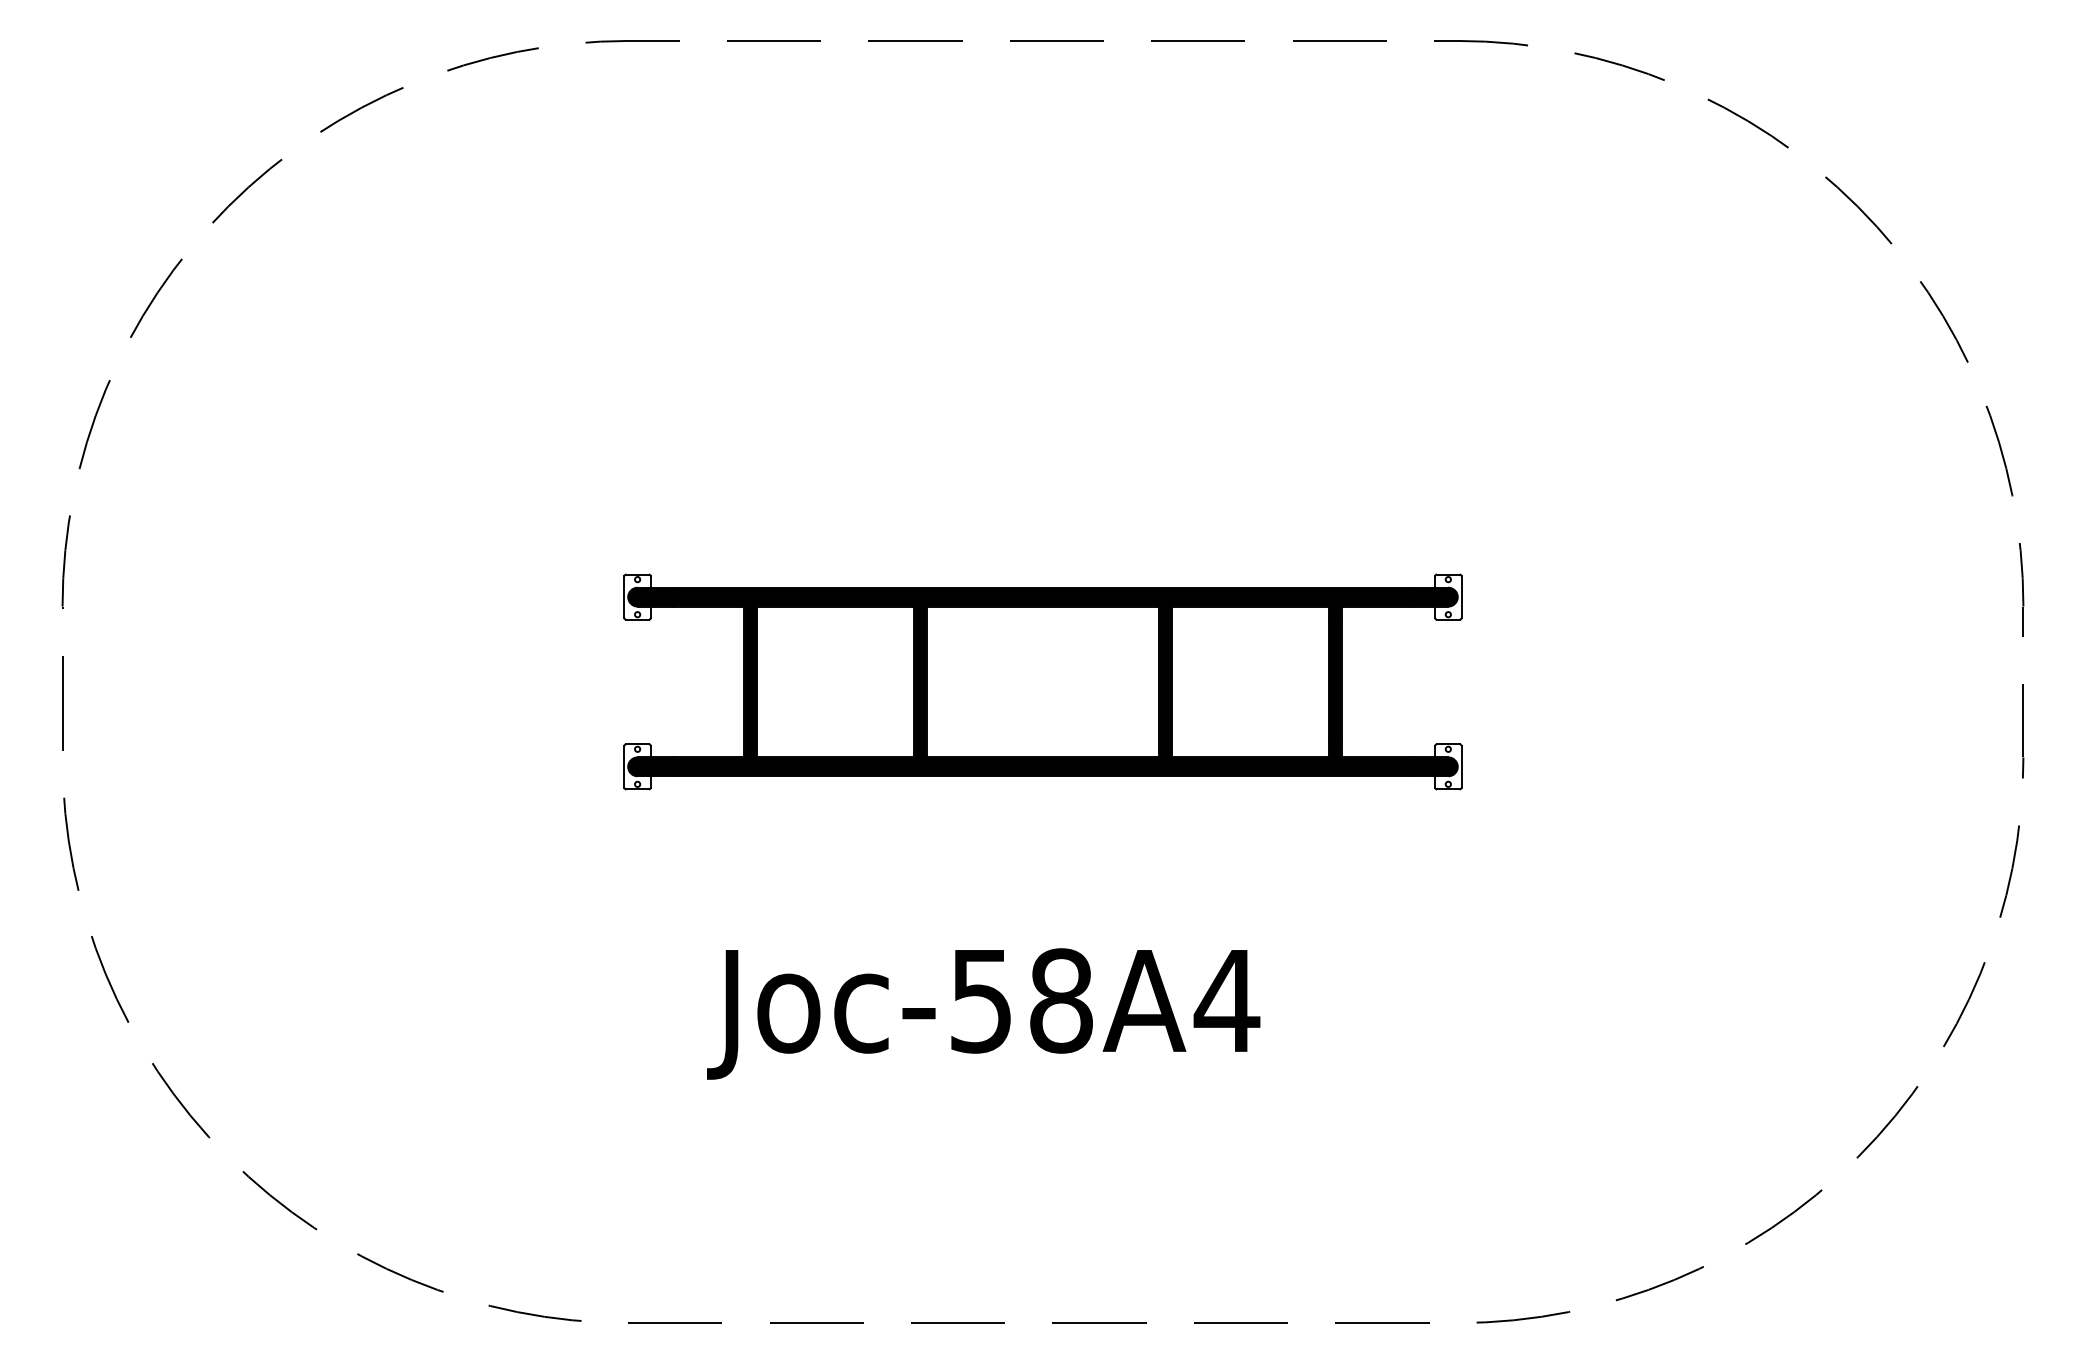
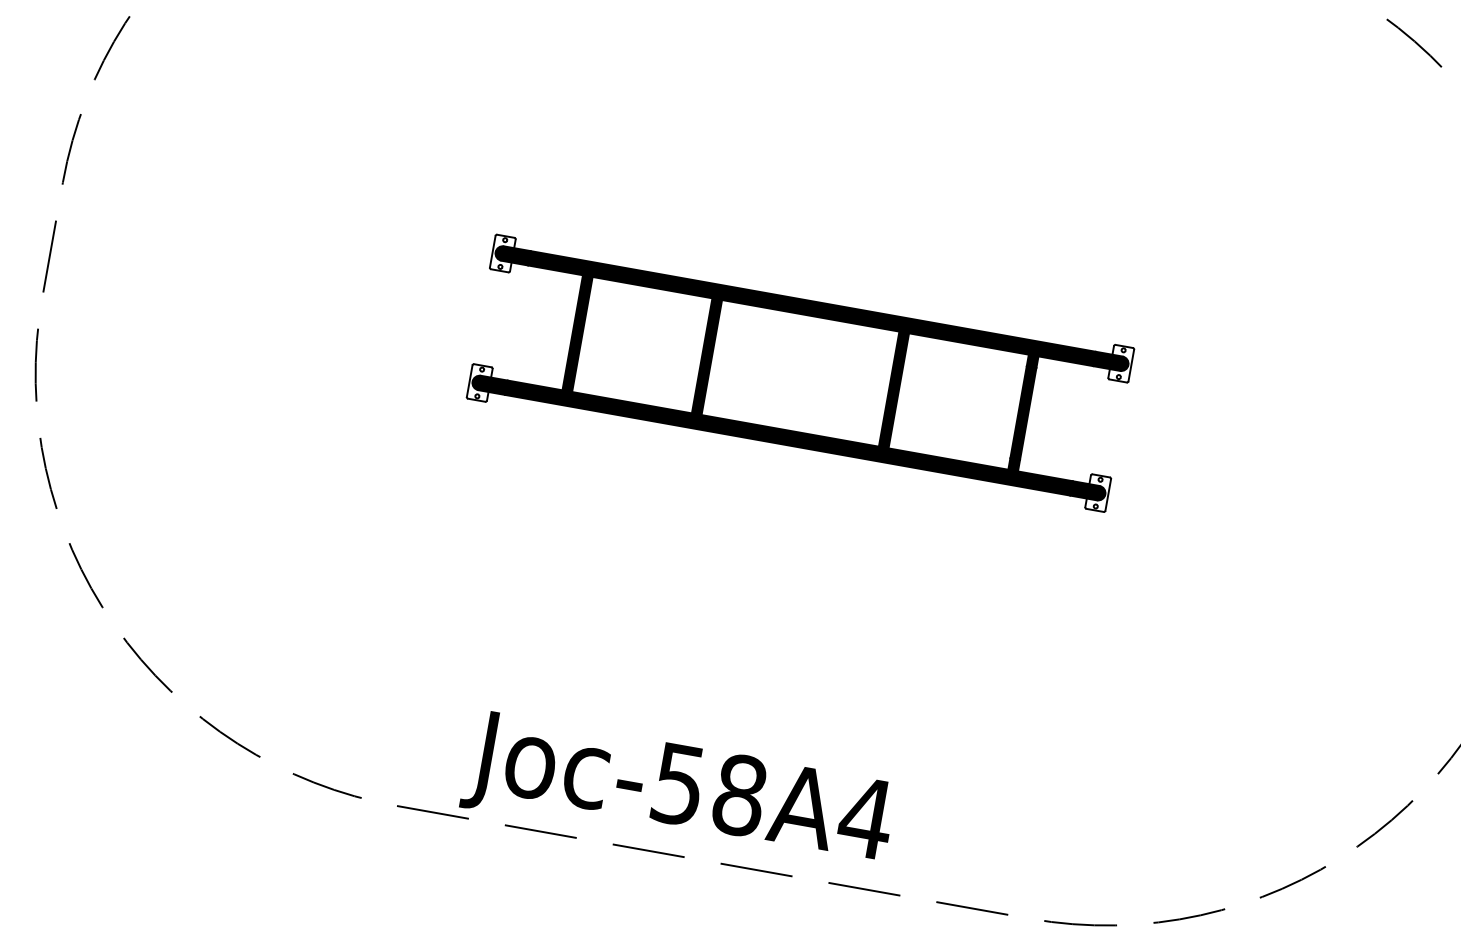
text: (983, 1013) -> (678, 794), moved

